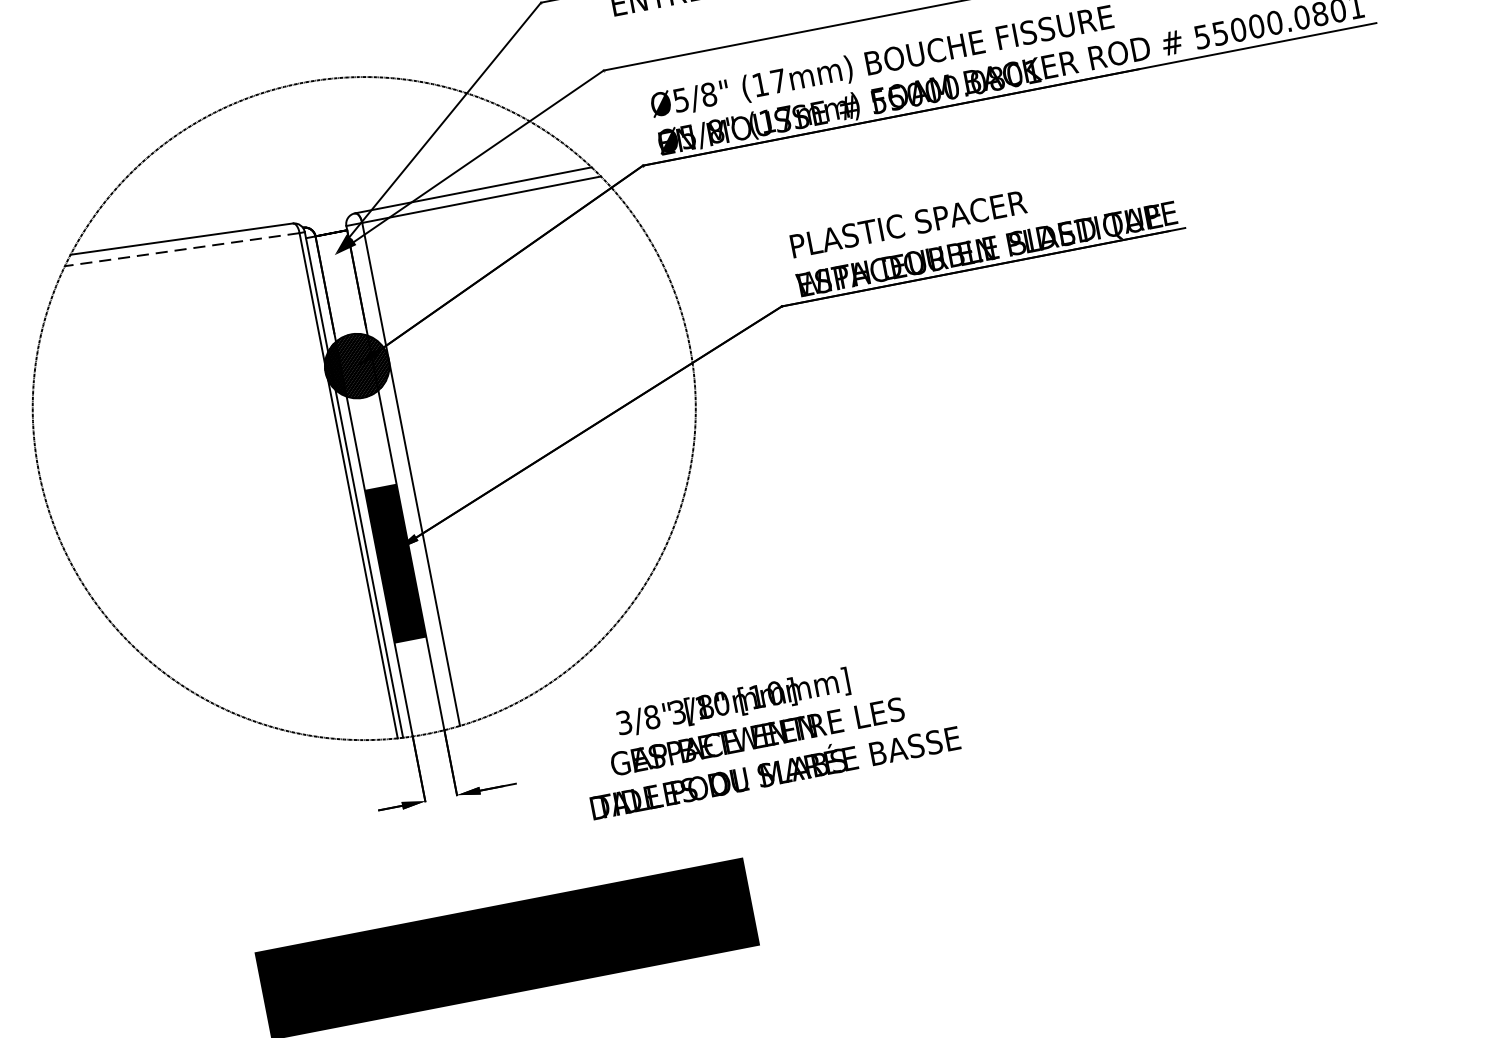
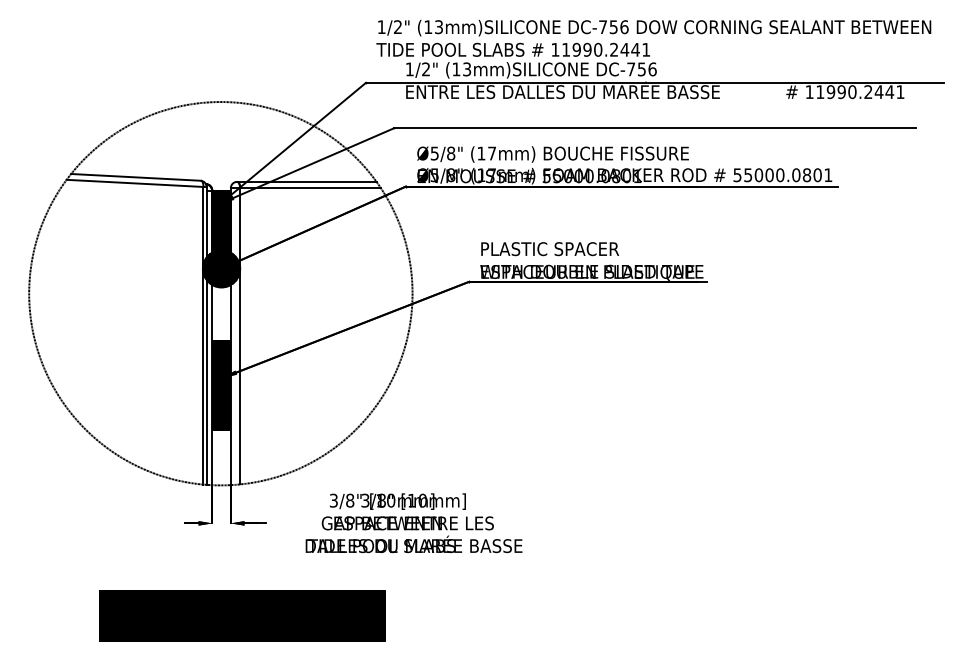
line: (181, 249) -> (134, 183), dashed -> solid
hatch: (341, 285) -> (221, 221), added

